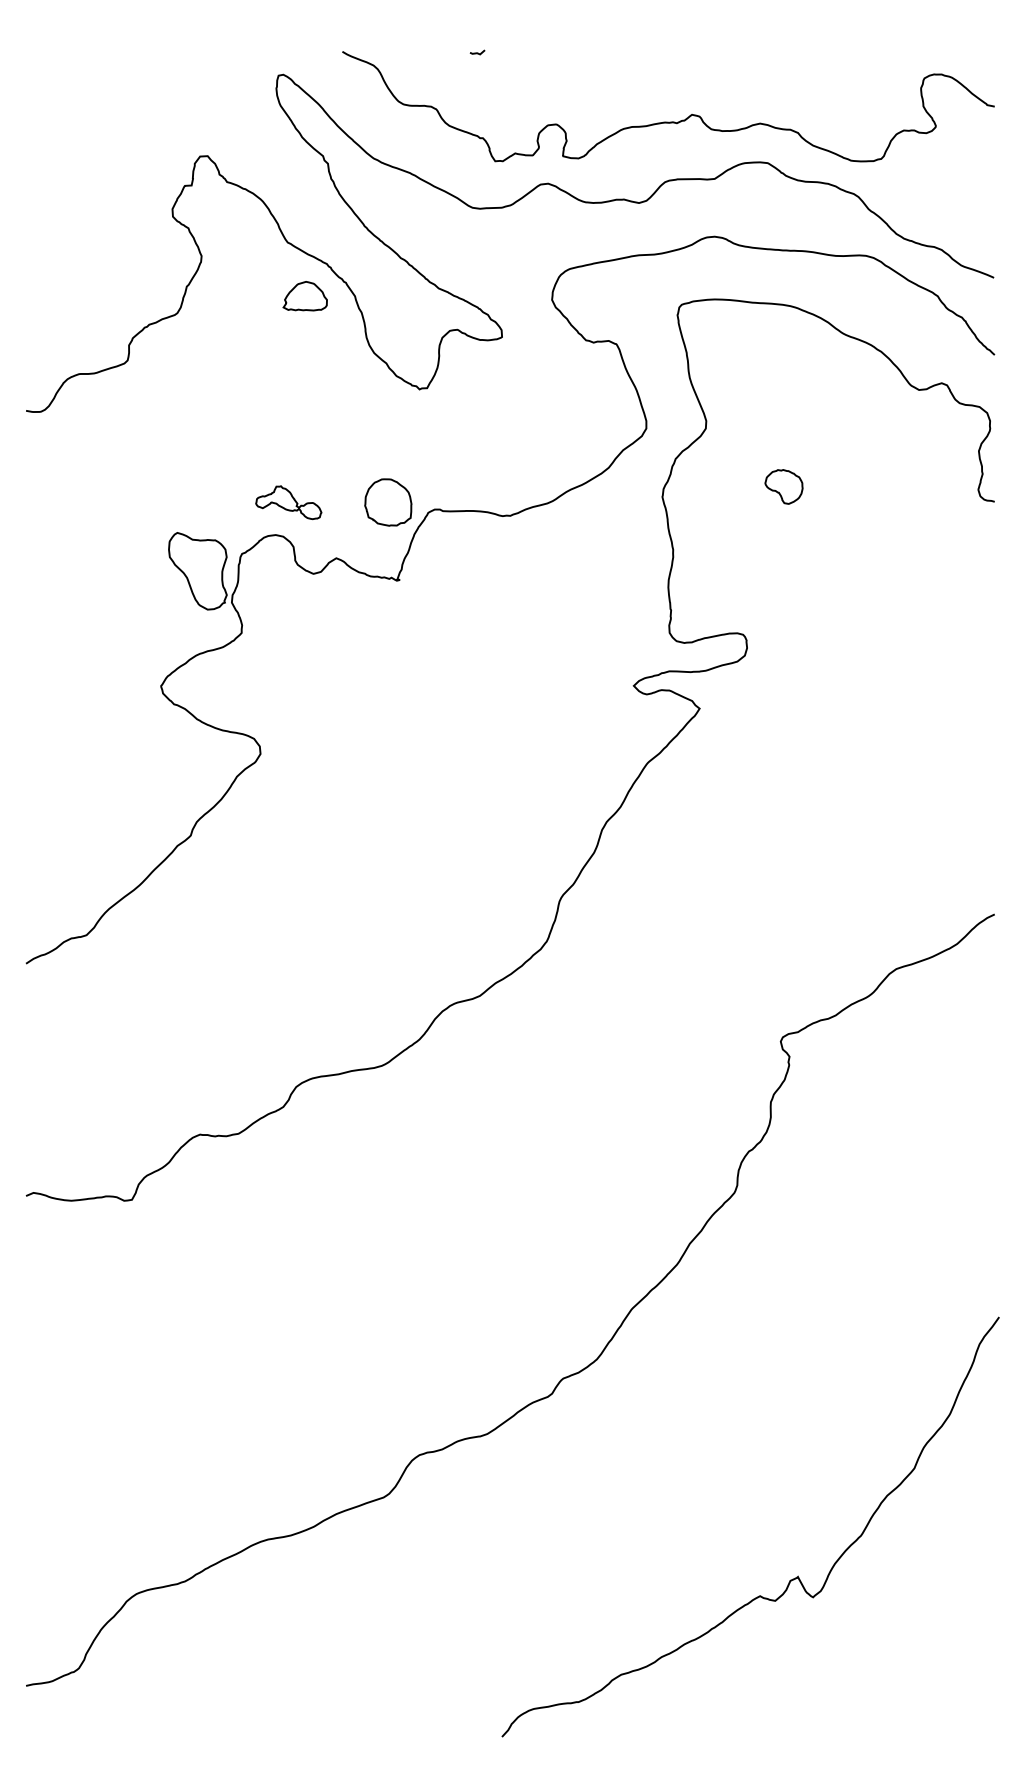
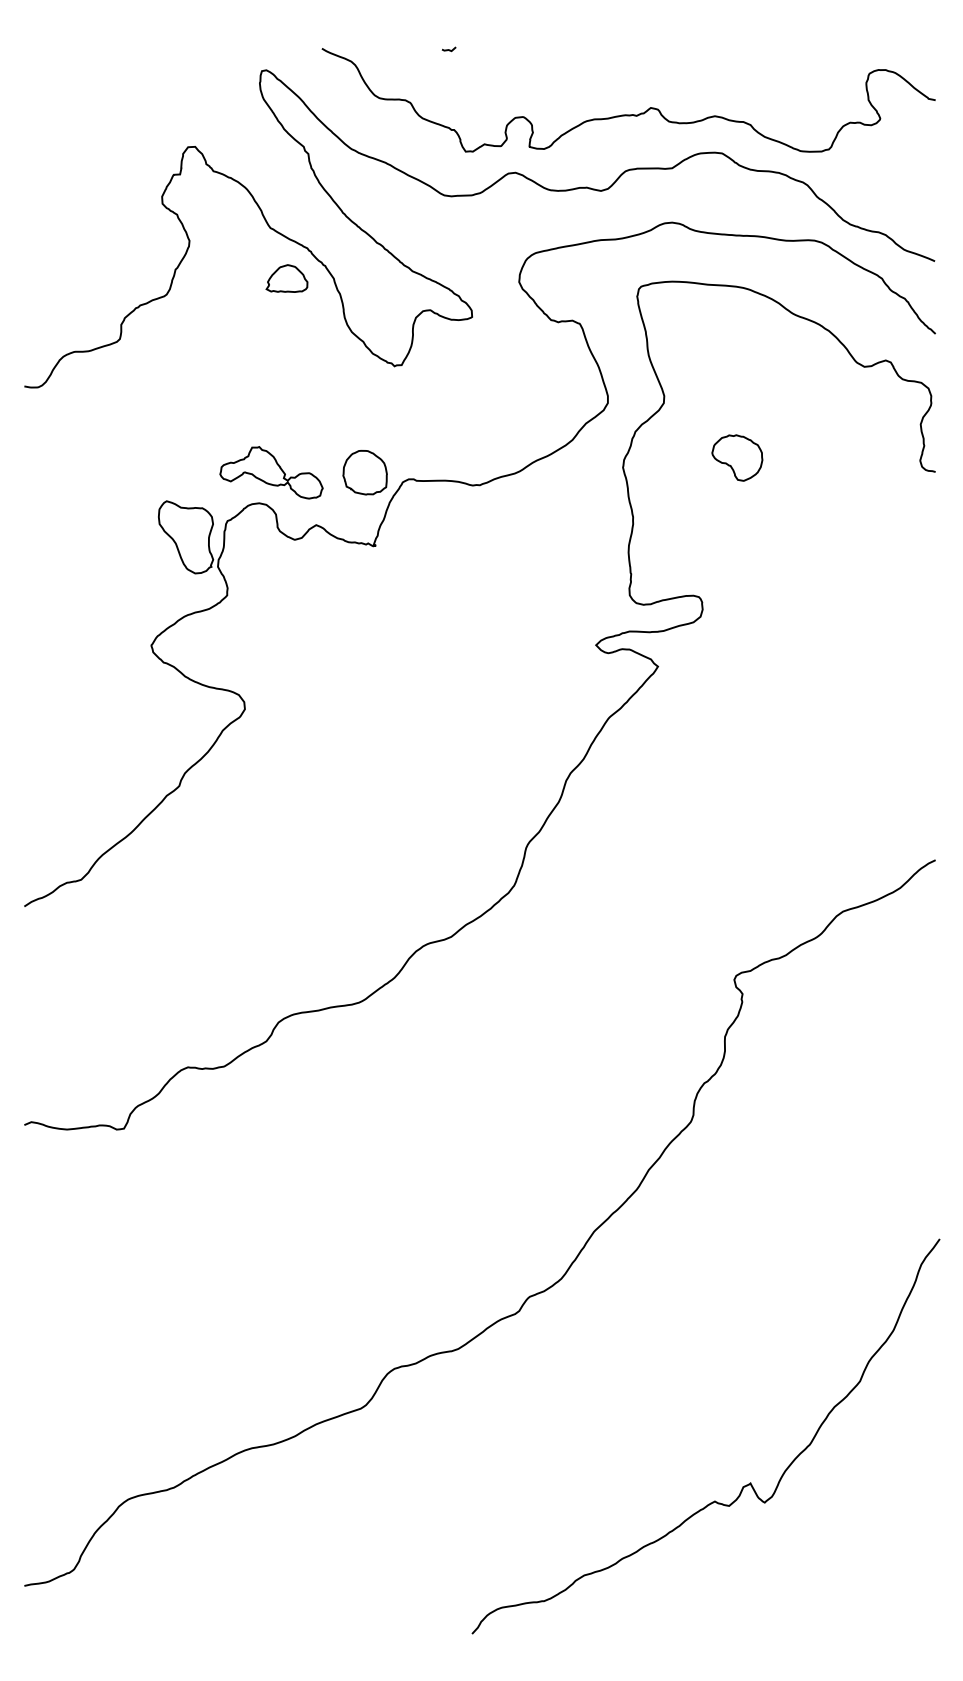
part: (784, 486) -> (737, 457), size x1.43
part: (288, 502) -> (271, 472), size x1.67

